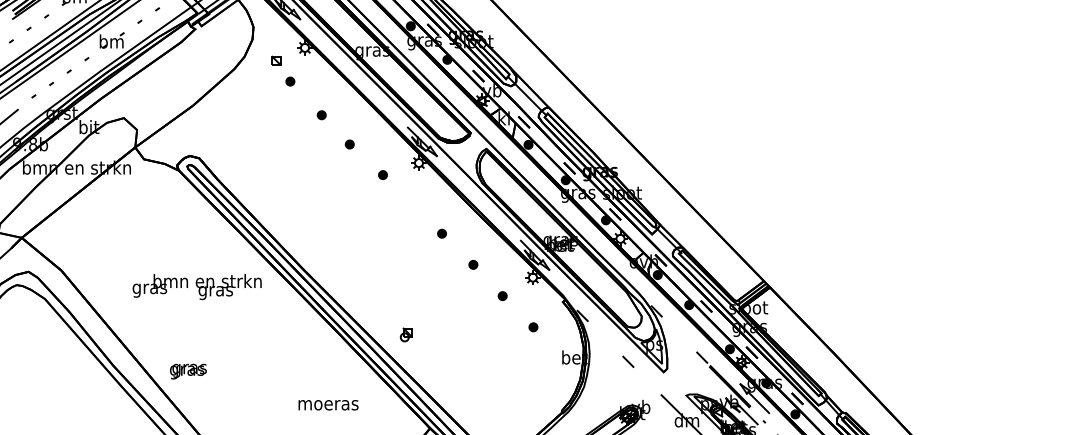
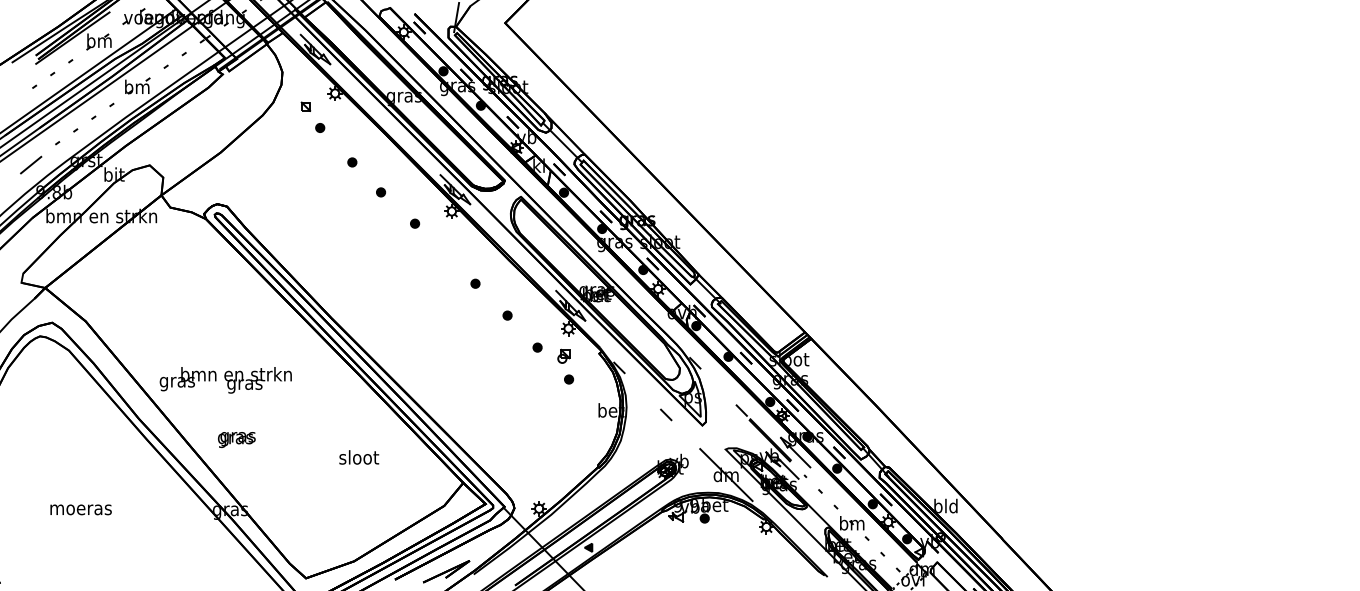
text: (196, 287) -> (225, 380), moved
part: (405, 334) -> (563, 355), moved
text: (188, 371) -> (236, 439), moved
text: (327, 403) -> (358, 457), moeras -> sloot

